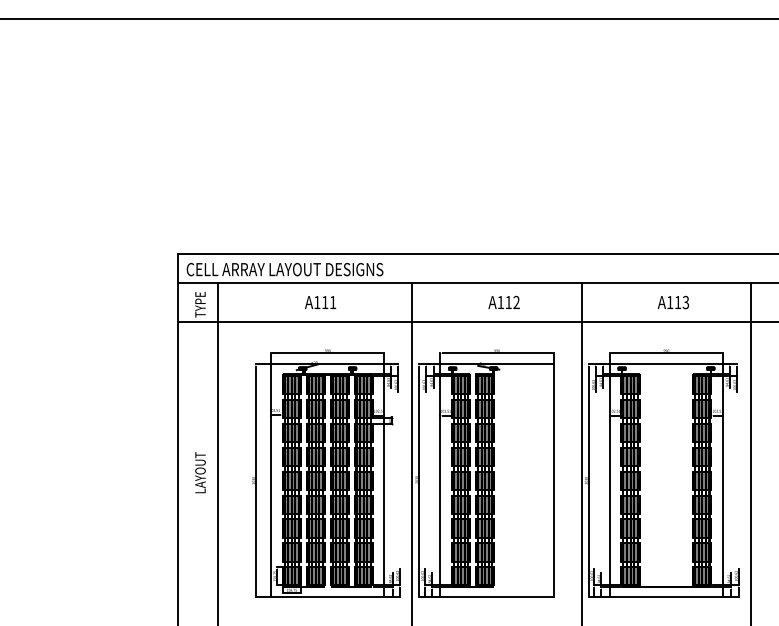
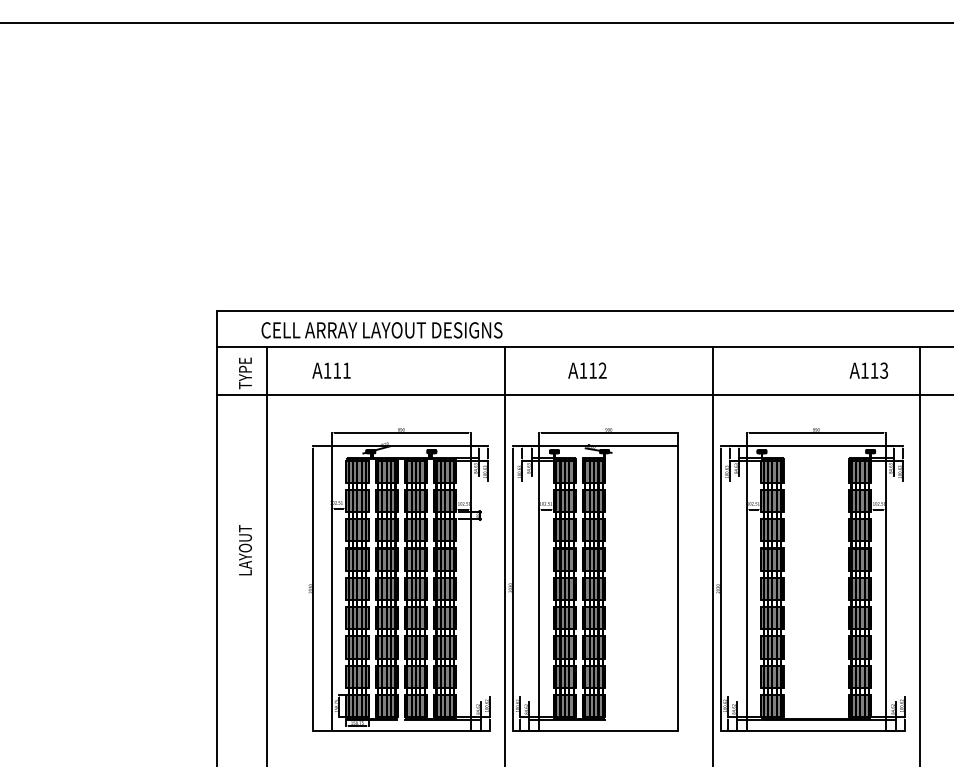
text: (284, 269) -> (381, 330), moved
text: (320, 302) -> (331, 370), moved
text: (504, 302) -> (587, 370), moved
text: (673, 302) -> (868, 370), moved
text: (200, 472) -> (245, 550), moved

